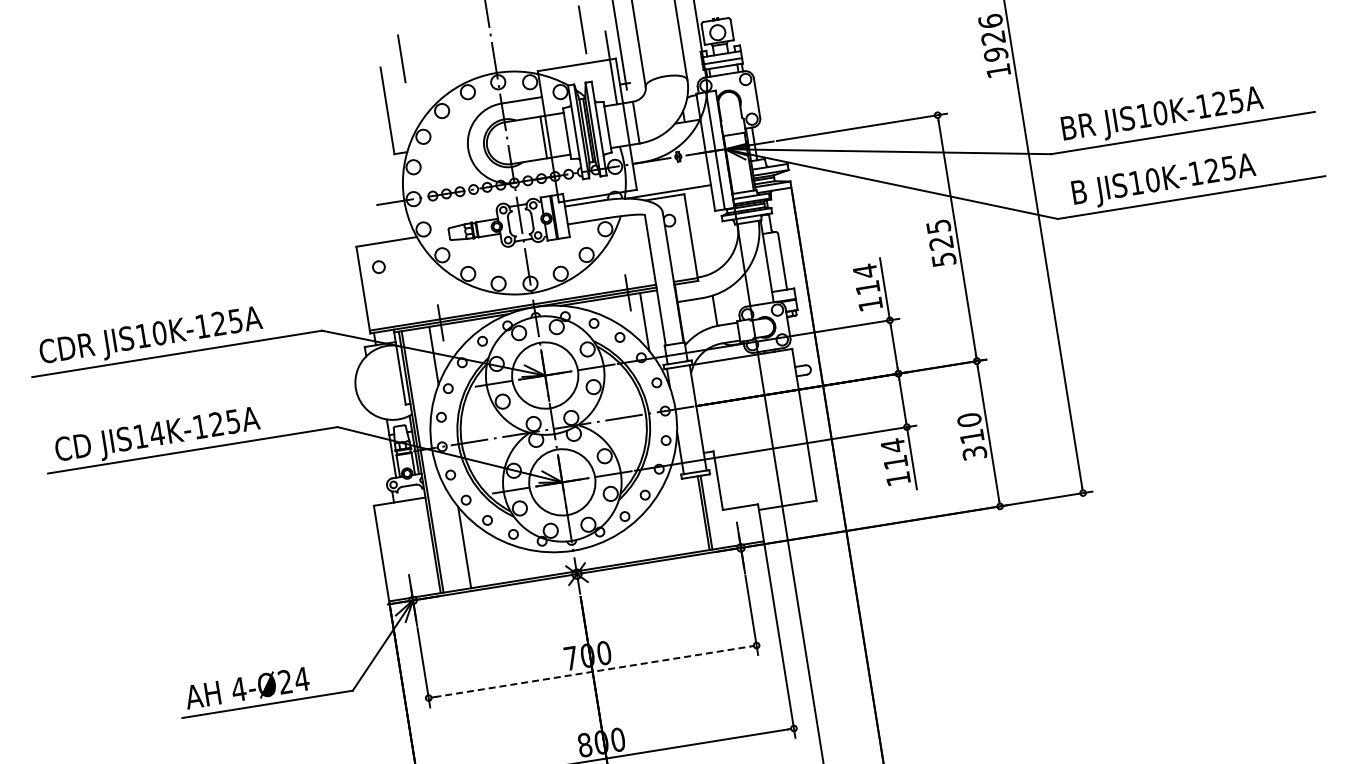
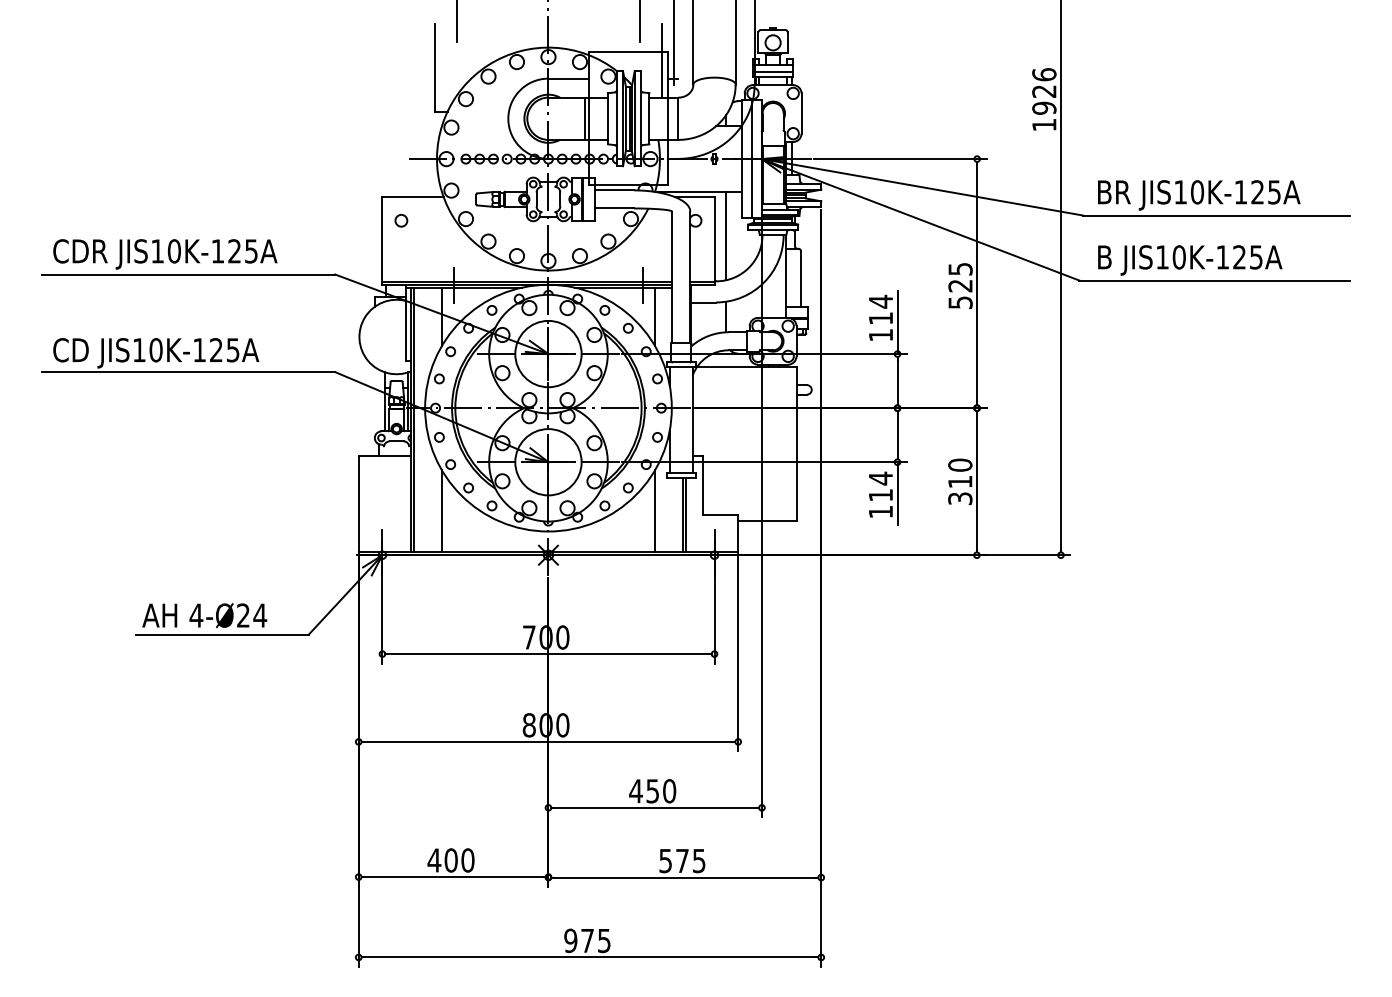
line: (702, 231) -> (726, 236), added
text: (156, 434) -> (155, 350), JIS14K-125A -> JIS10K-125A
line: (675, 513) -> (655, 510), added
line: (592, 672) -> (548, 654), dashed -> solid

